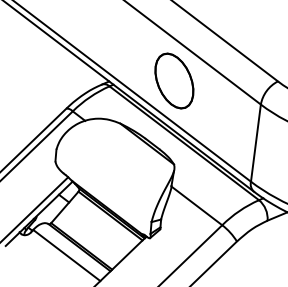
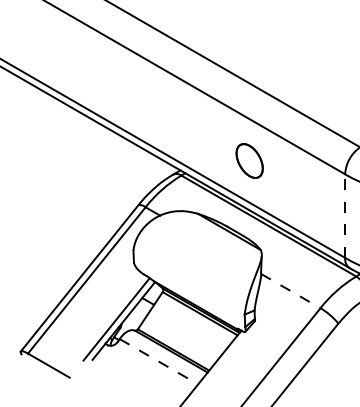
part: (174, 80) -> (249, 160), size x0.6
line: (256, 143) -> (345, 216), solid -> dashed
line: (197, 206) -> (291, 291), solid -> dashed
line: (67, 255) -> (159, 361), solid -> dashed

